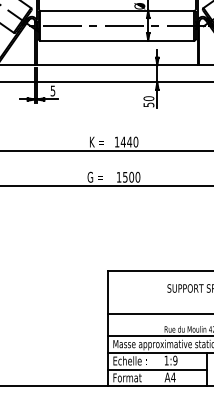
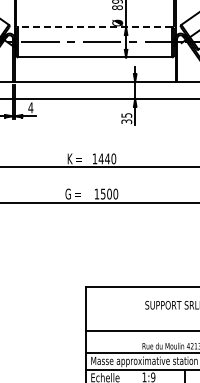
line: (116, 10) -> (94, 27), solid -> dashed
text: (52, 90) -> (30, 107), 5 -> 4
text: (148, 101) -> (126, 118), 50 -> 35

